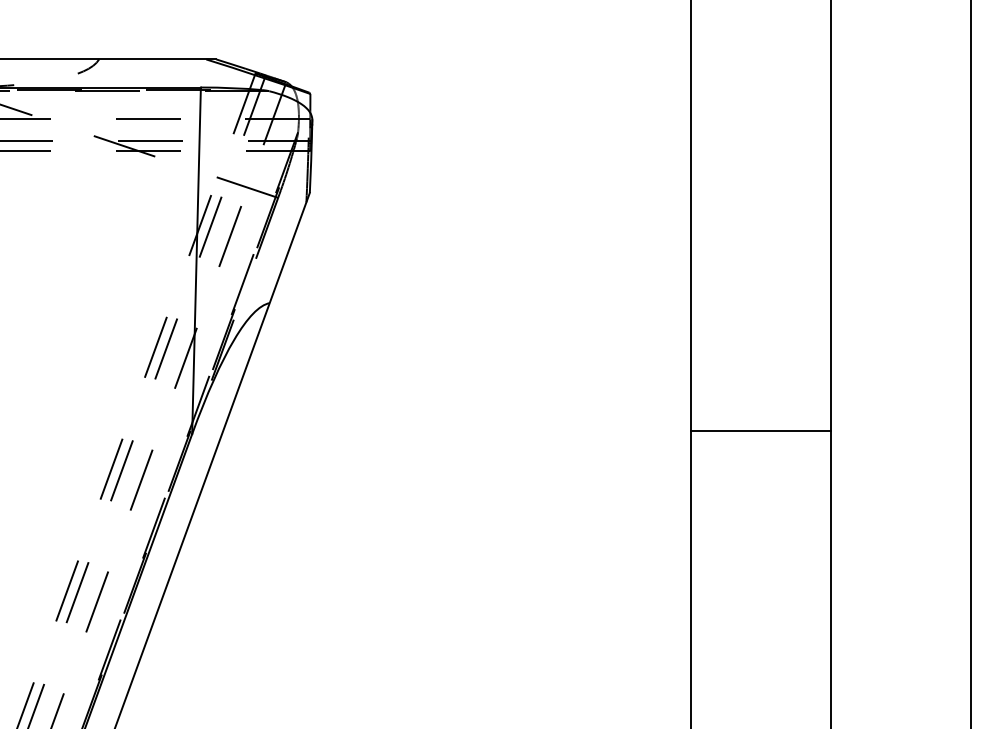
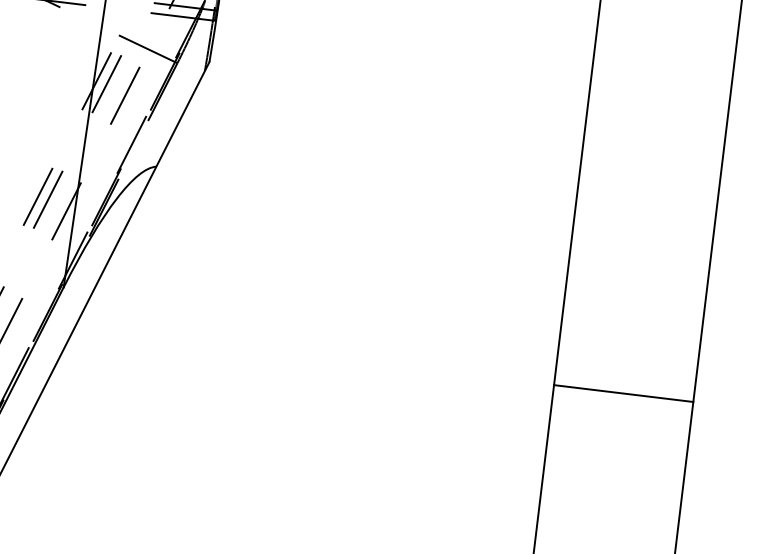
line: (760, 431) -> (623, 393), moved

